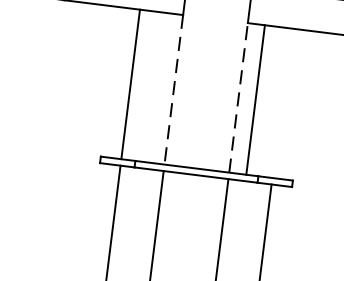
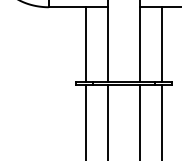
line: (172, 89) -> (107, 44), dashed -> solid
line: (239, 95) -> (140, 43), dashed -> solid
line: (255, 99) -> (161, 44), moved

